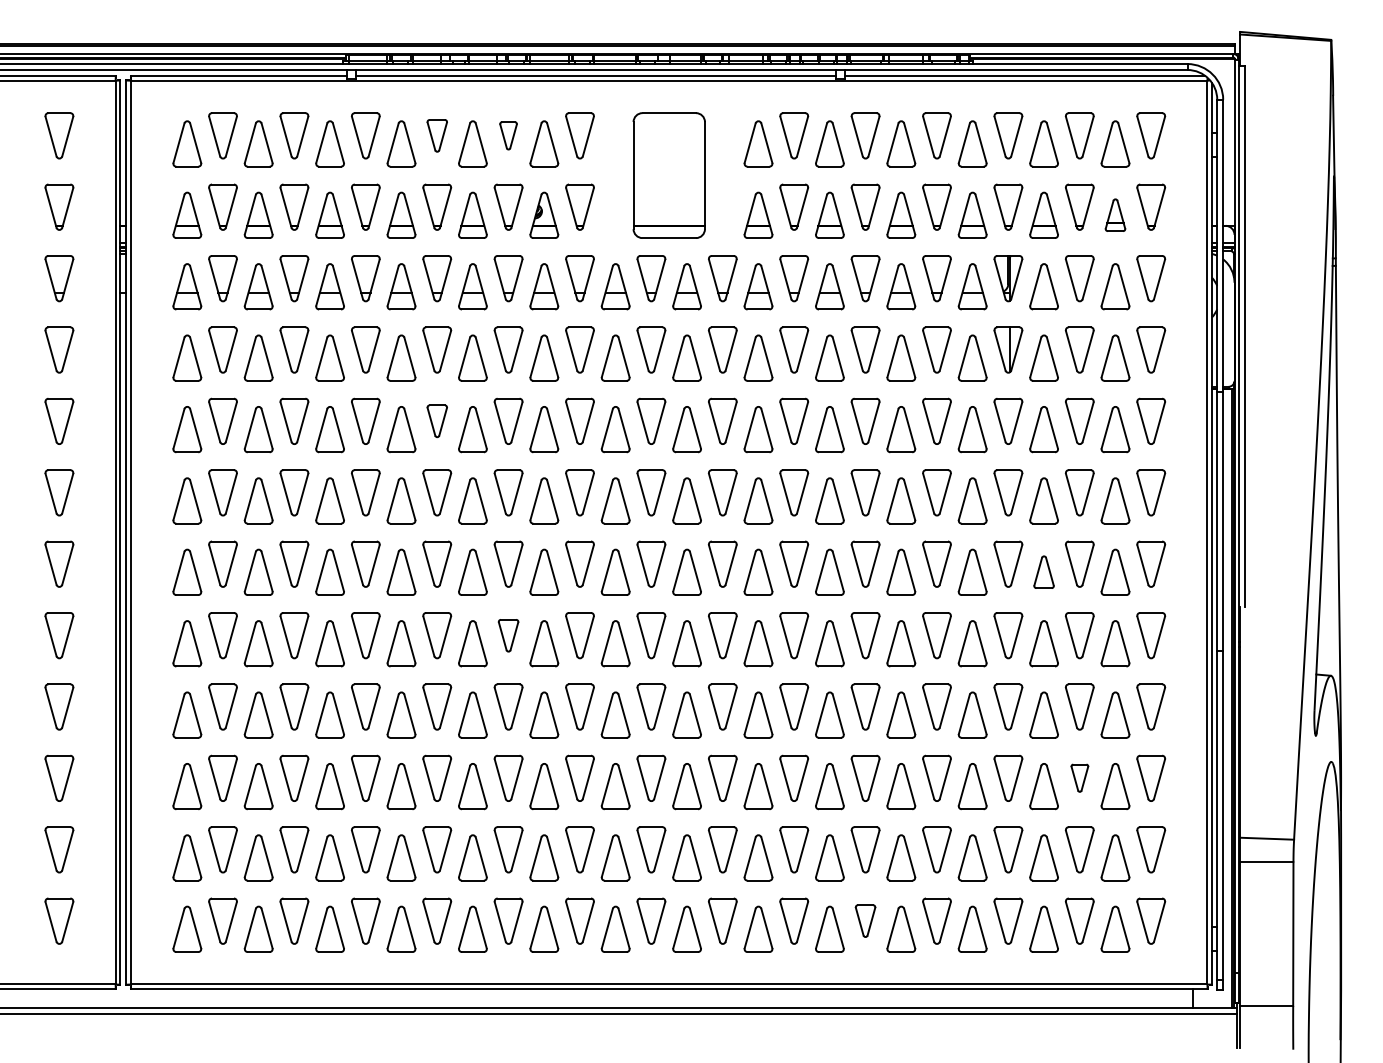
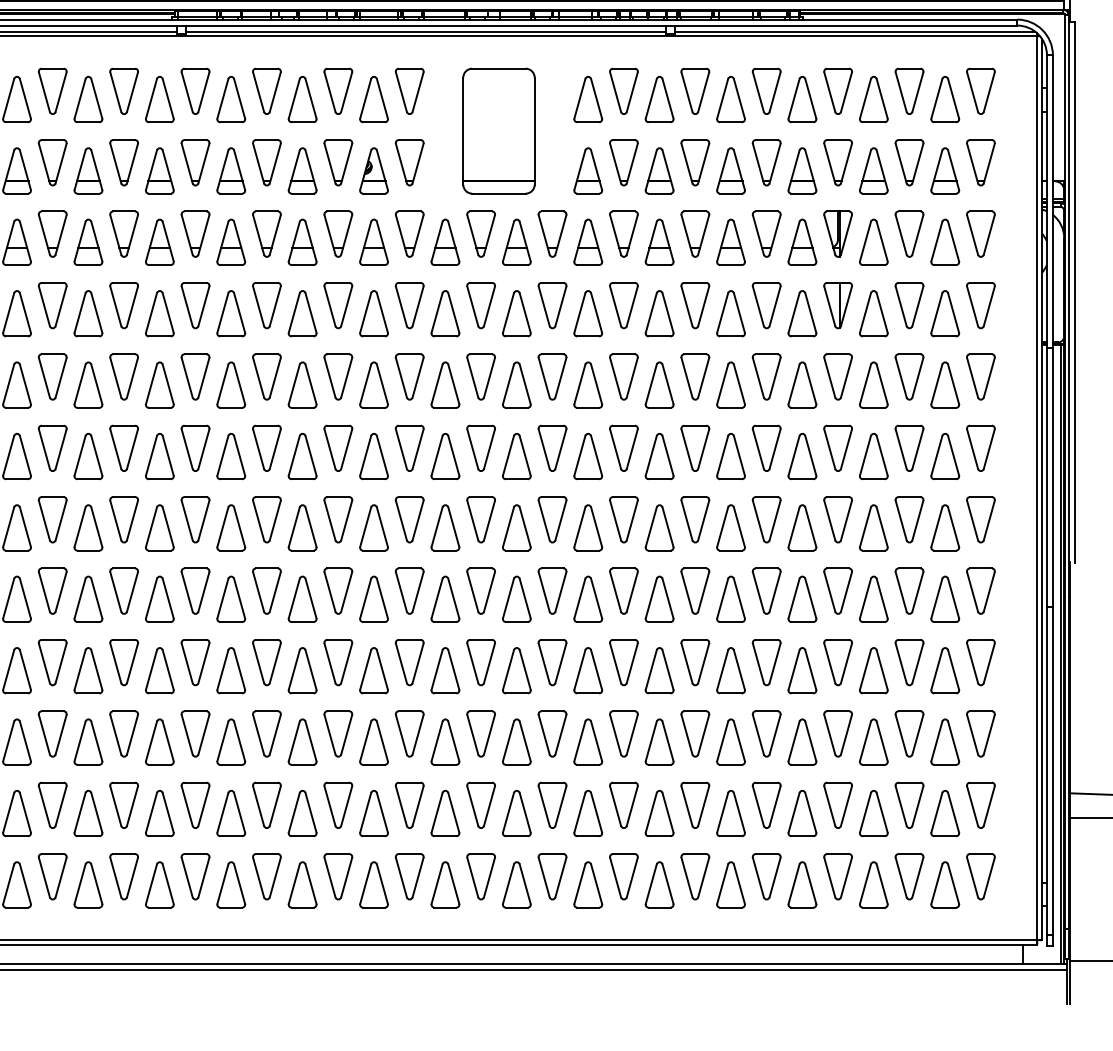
part: (437, 135) -> (267, 91), size x1.43
part: (508, 135) -> (338, 91), size x1.67
part: (1115, 214) -> (945, 170), size x1.43
part: (437, 420) -> (267, 376), size x1.43
part: (1043, 571) -> (873, 527), size x1.43
part: (508, 635) -> (338, 591), size x1.43
part: (1079, 777) -> (909, 733), size x1.67
part: (865, 920) -> (695, 876), size x1.43

